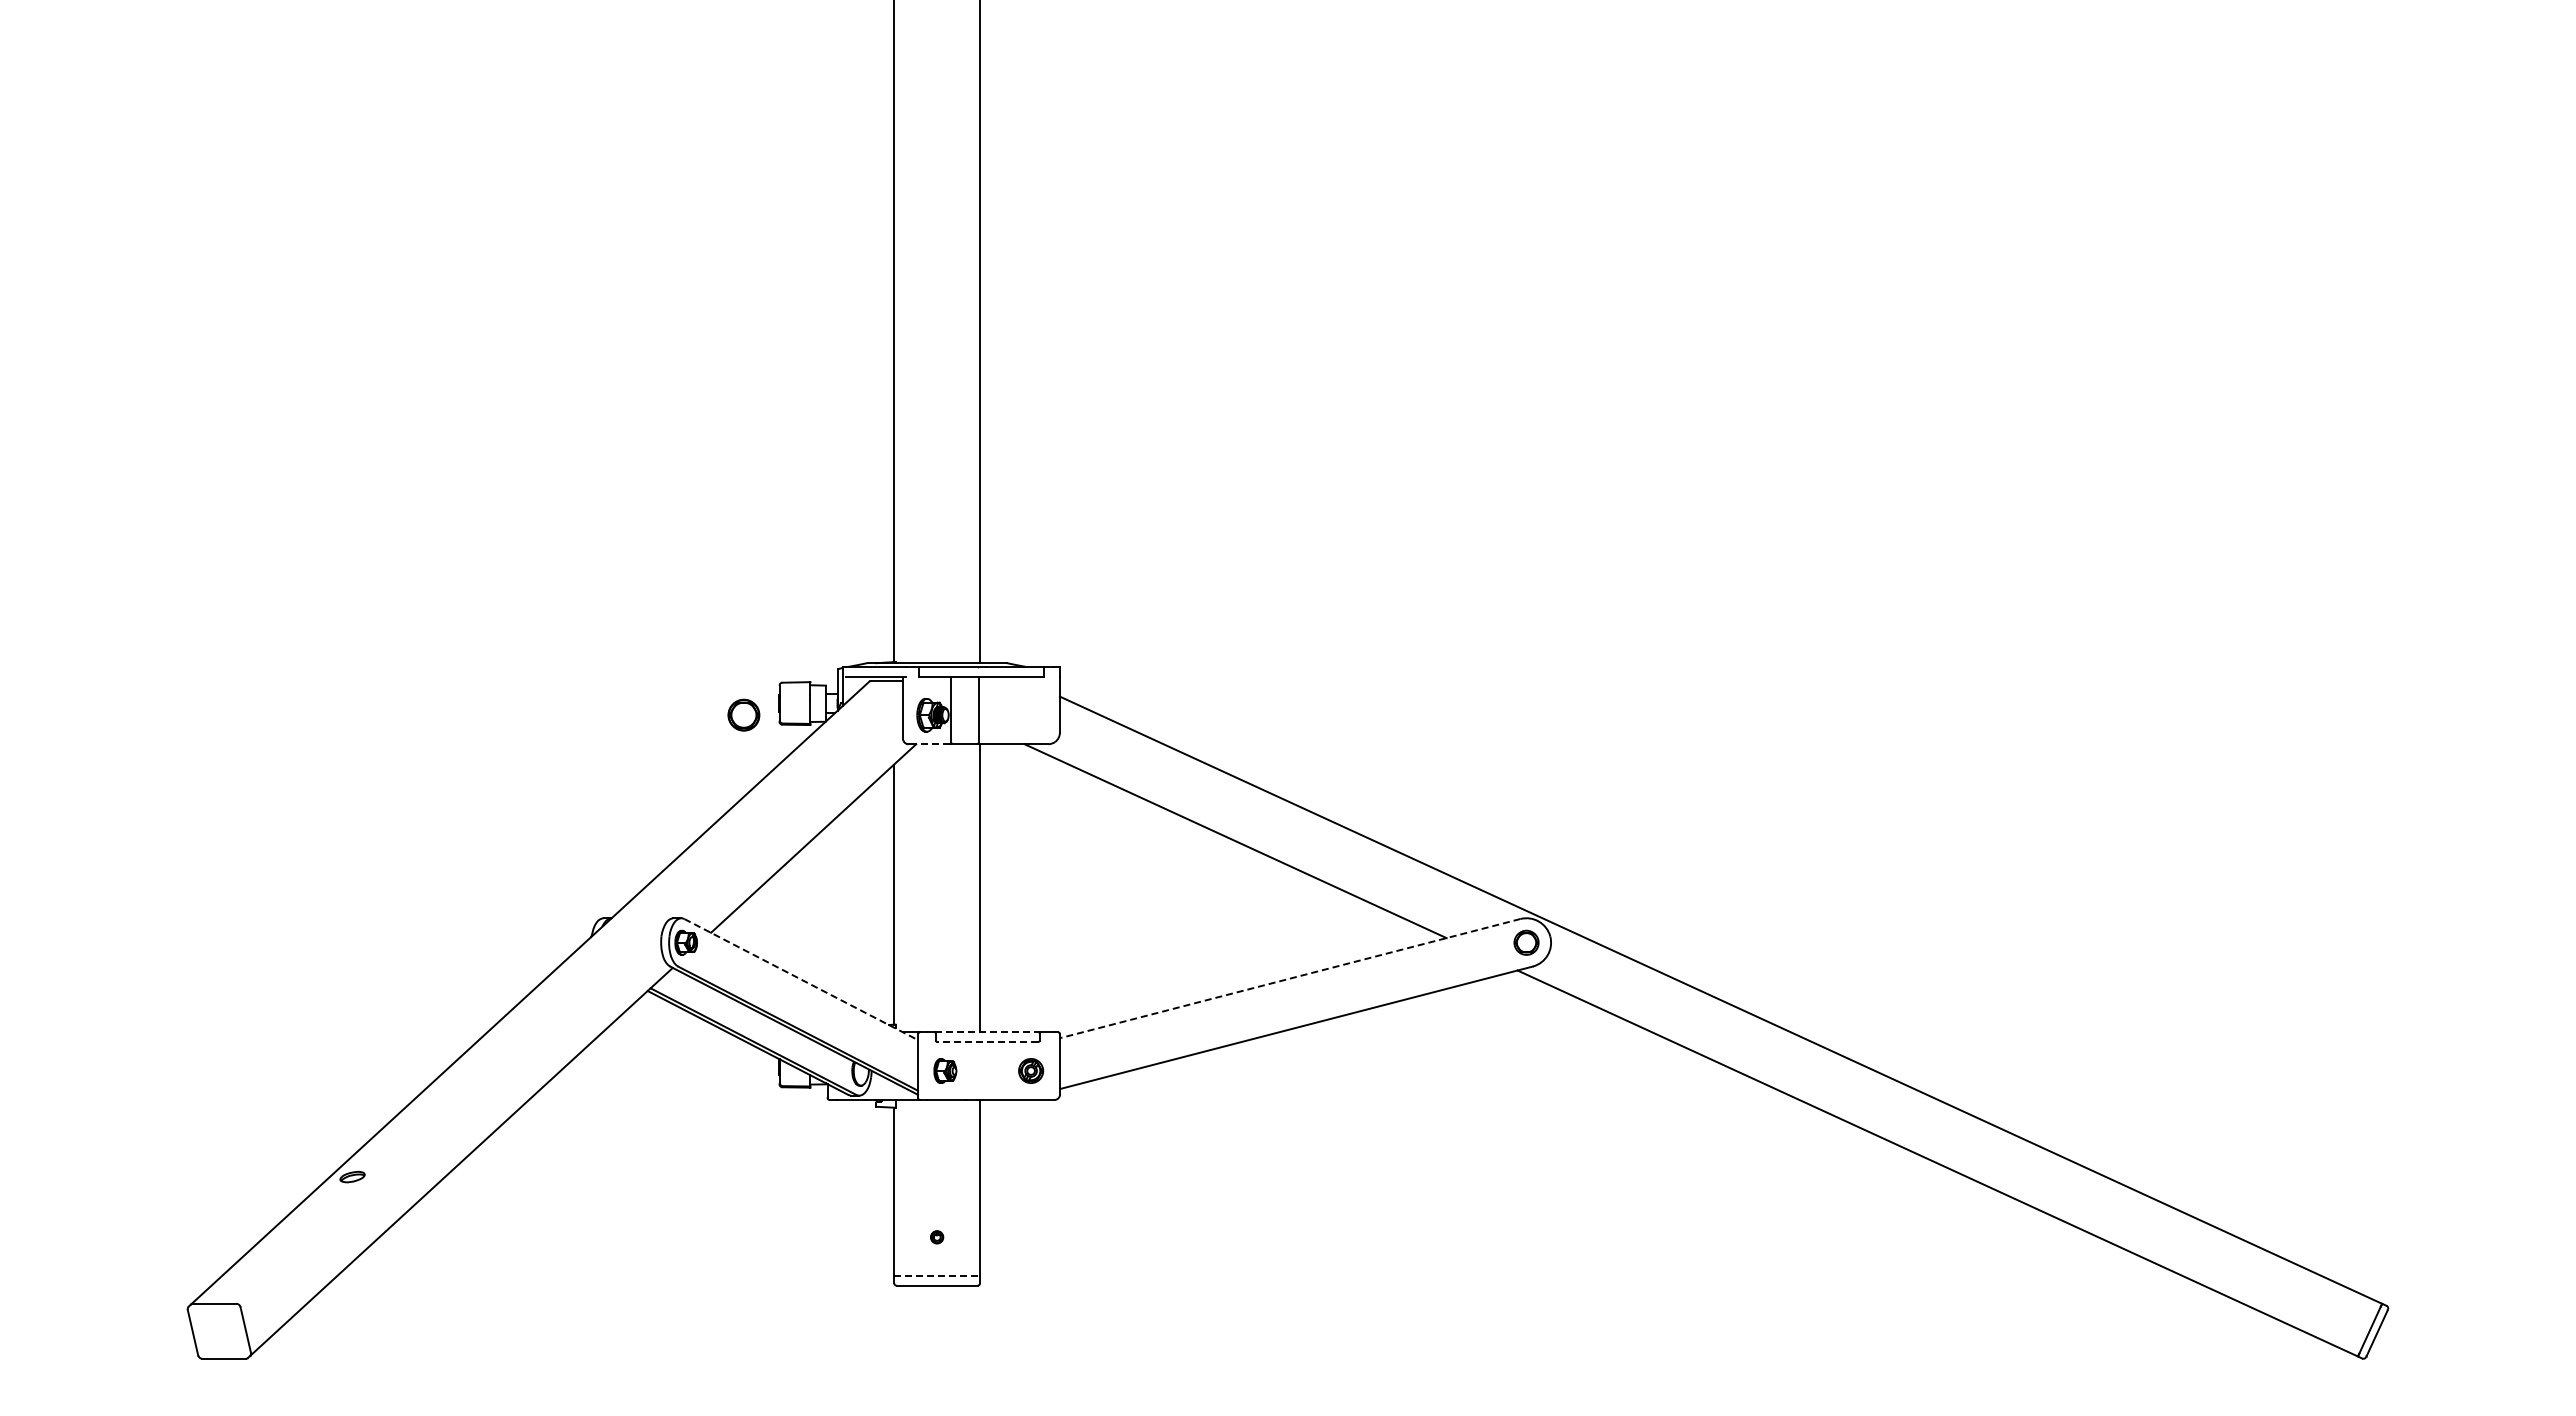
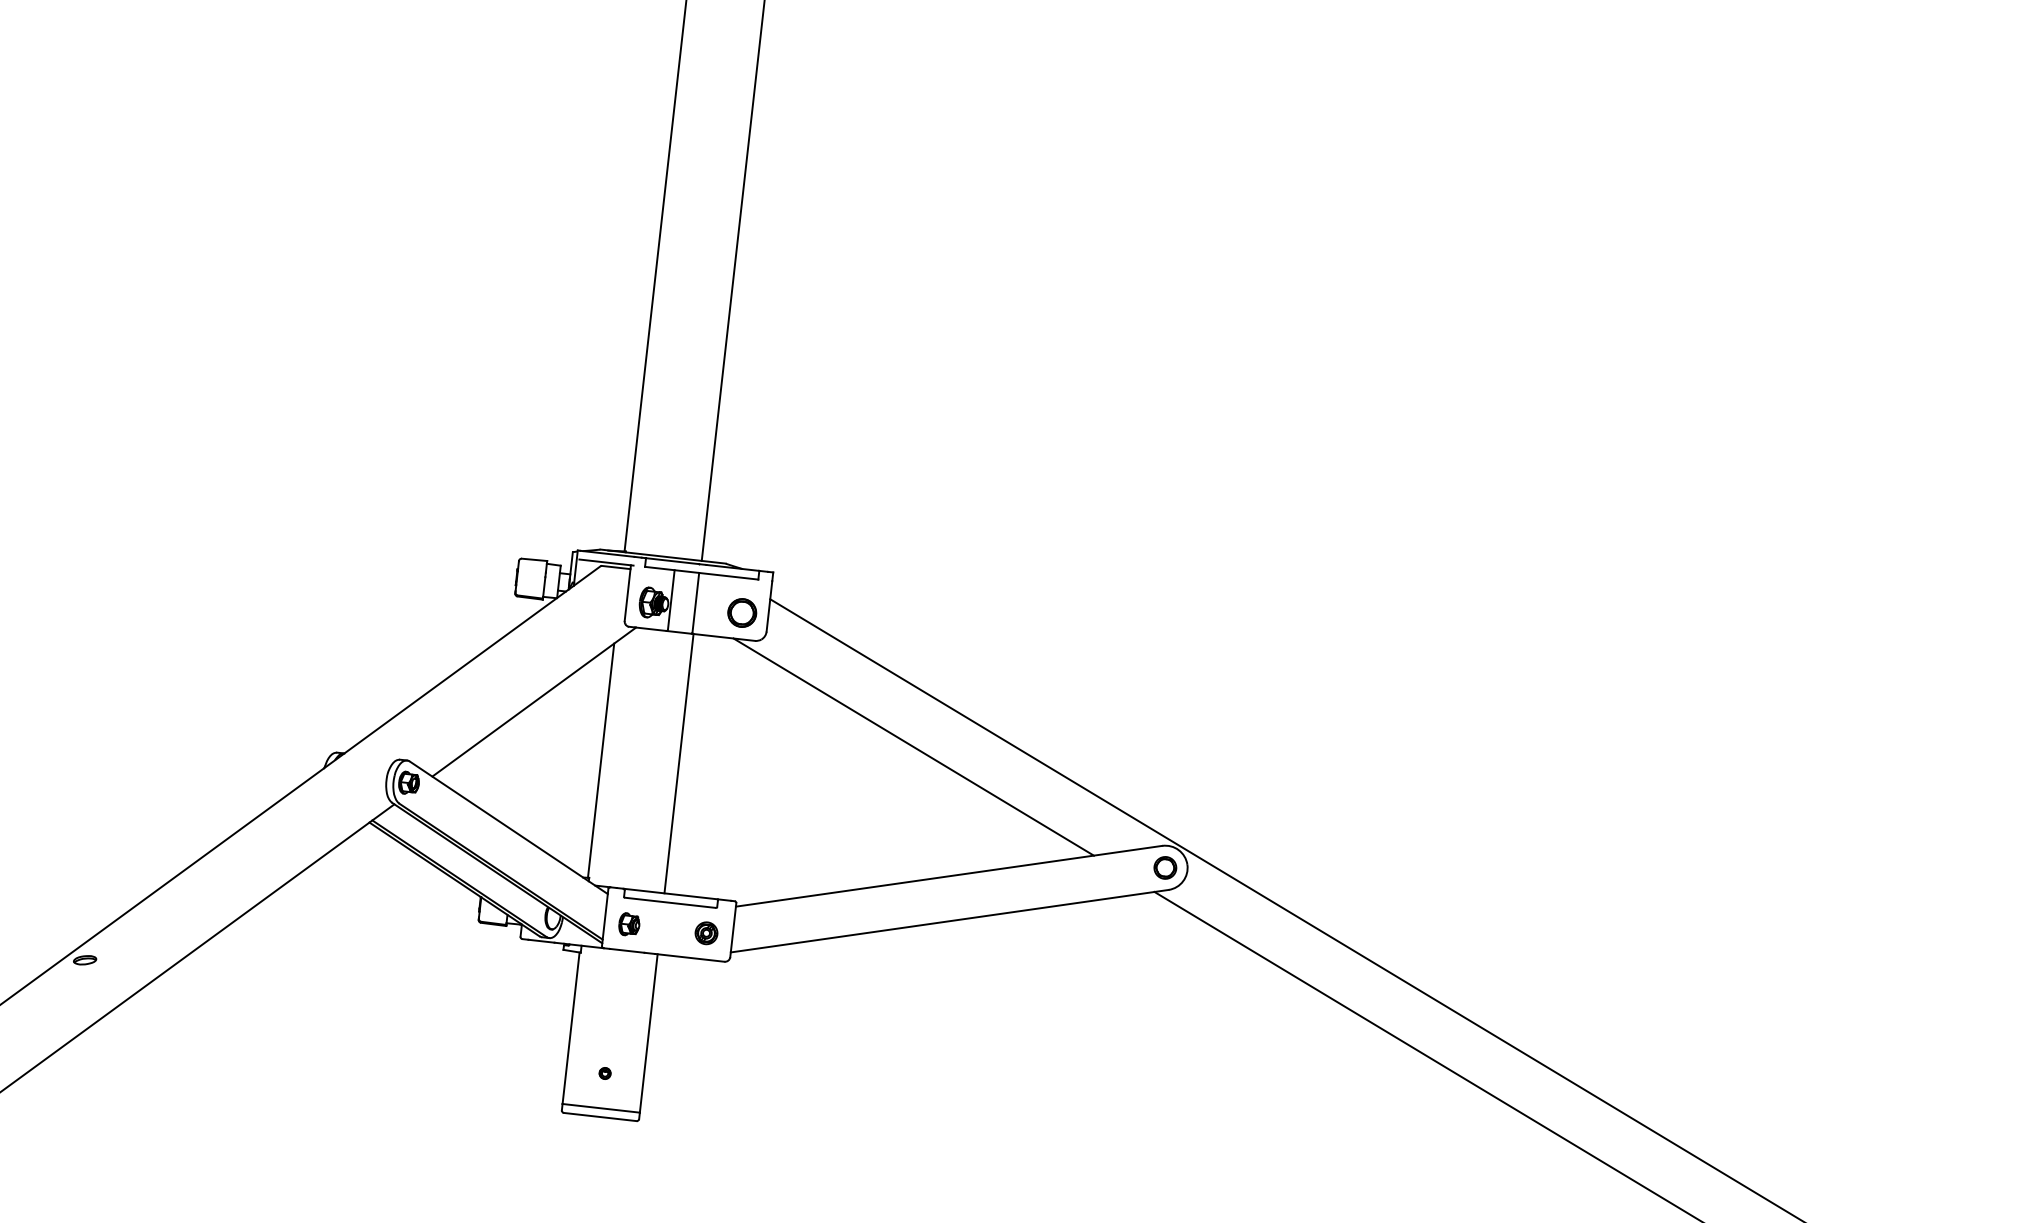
part: (743, 714) -> (741, 612), moved
line: (932, 744) -> (650, 629), dashed -> solid
line: (1290, 978) -> (949, 876), dashed -> solid
line: (801, 979) -> (509, 827), dashed -> solid
line: (987, 1032) -> (671, 894), dashed -> solid
line: (986, 1042) -> (669, 903), dashed -> solid
line: (937, 1276) -> (601, 1108), dashed -> solid

